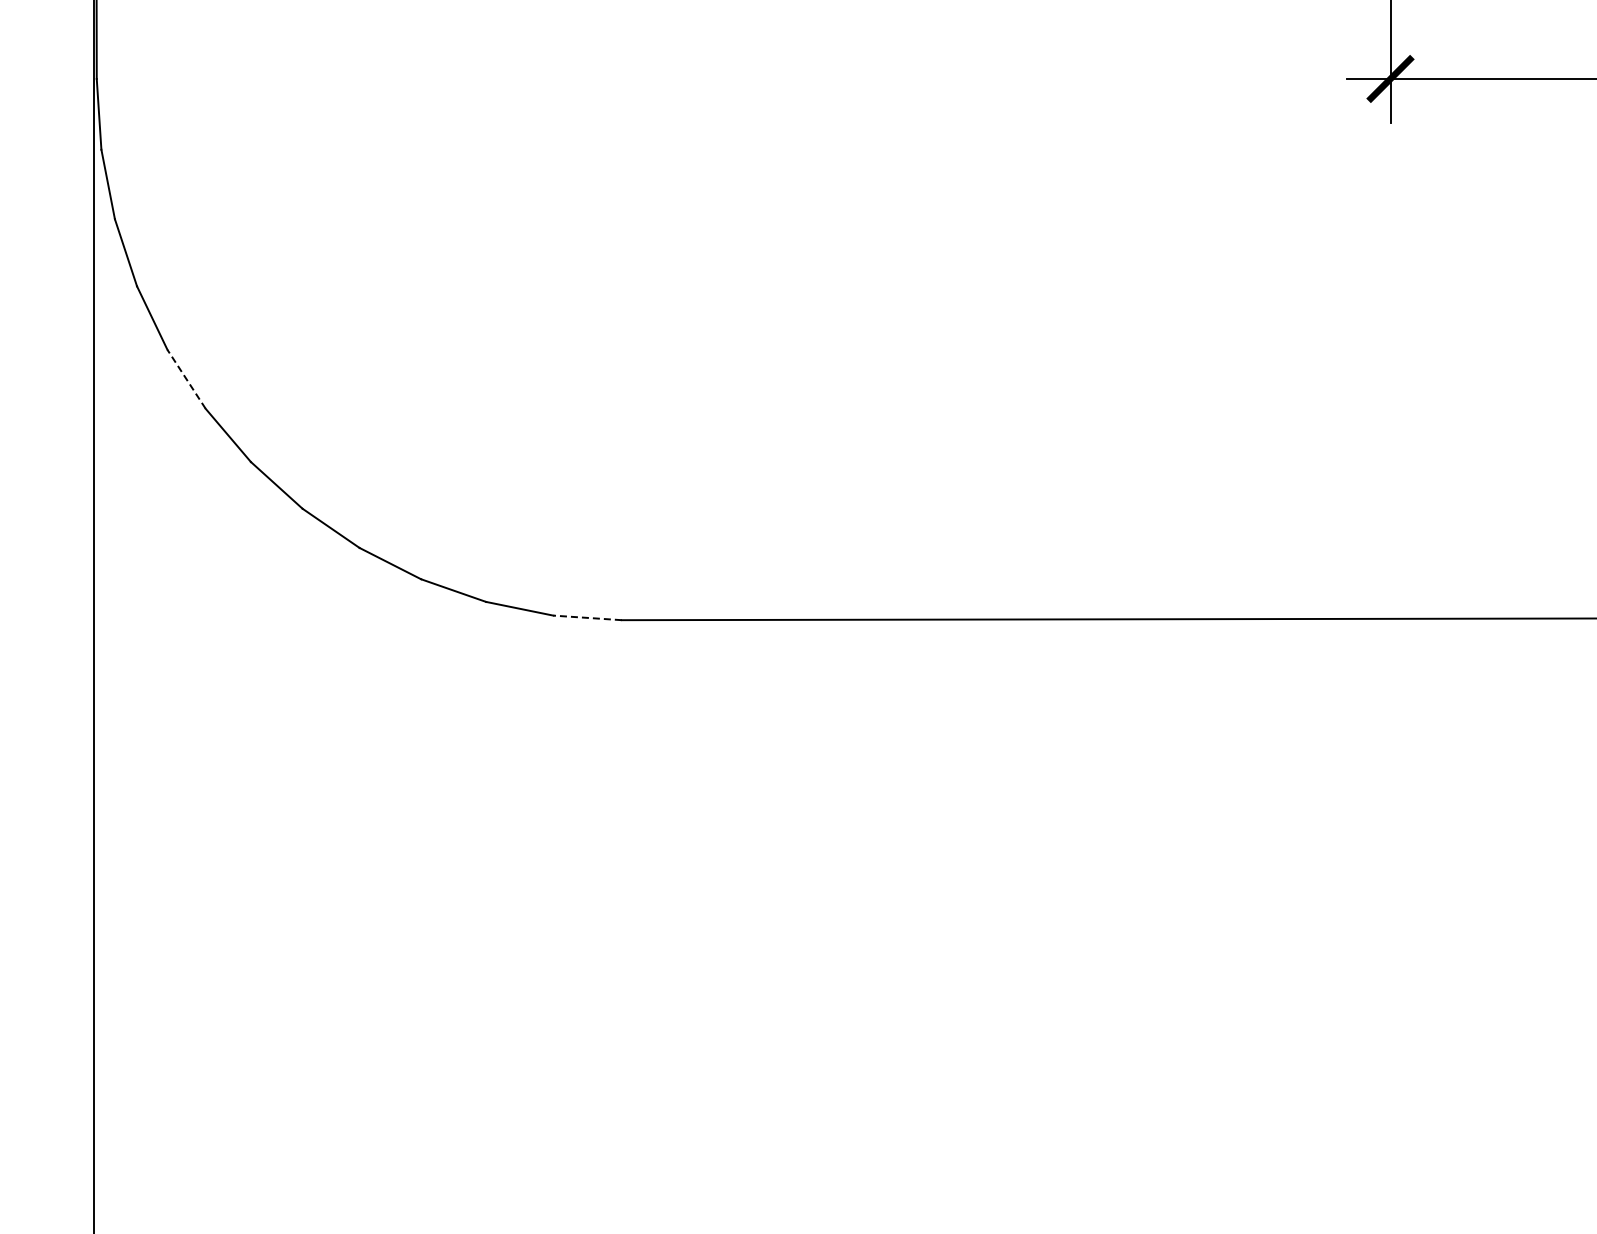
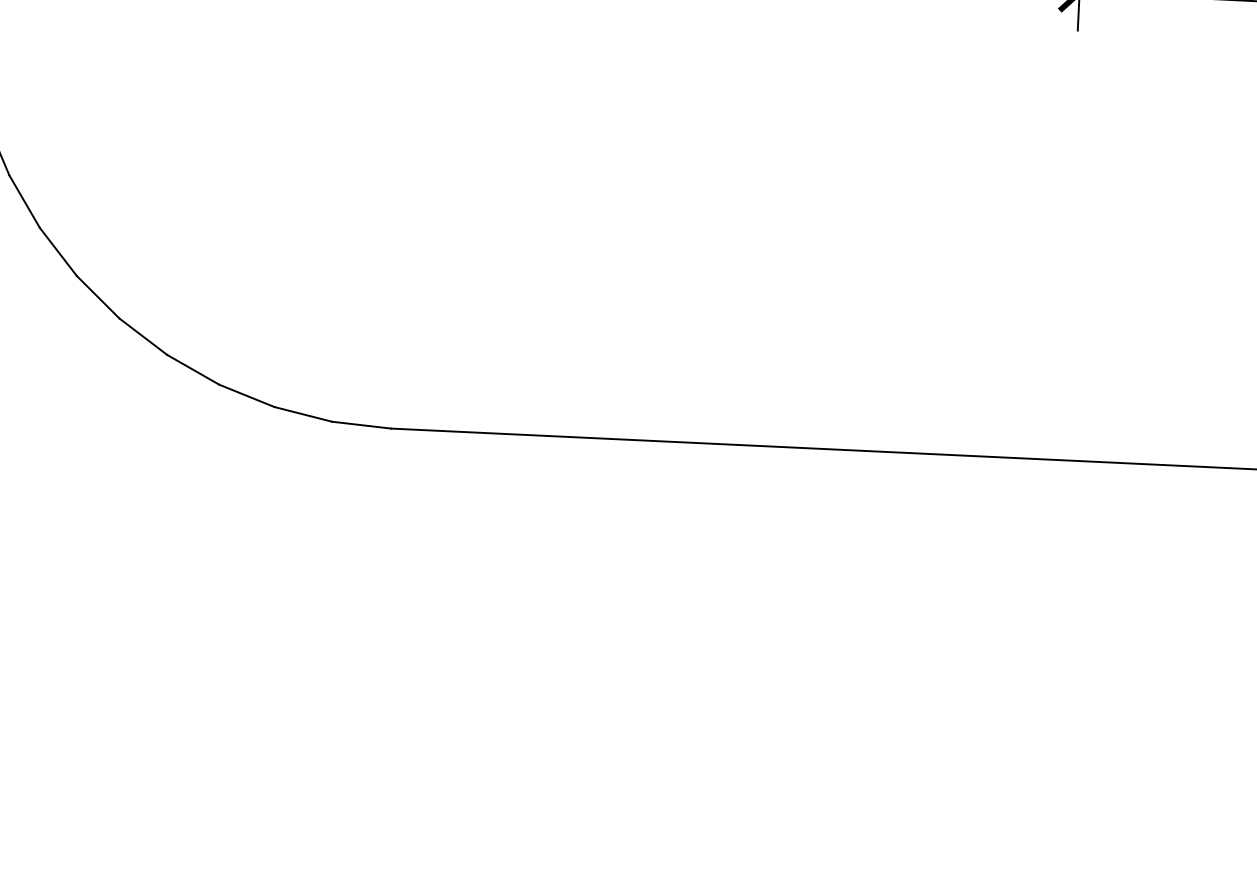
line: (186, 378) -> (24, 200), dashed -> solid
line: (587, 617) -> (361, 424), dashed -> solid

